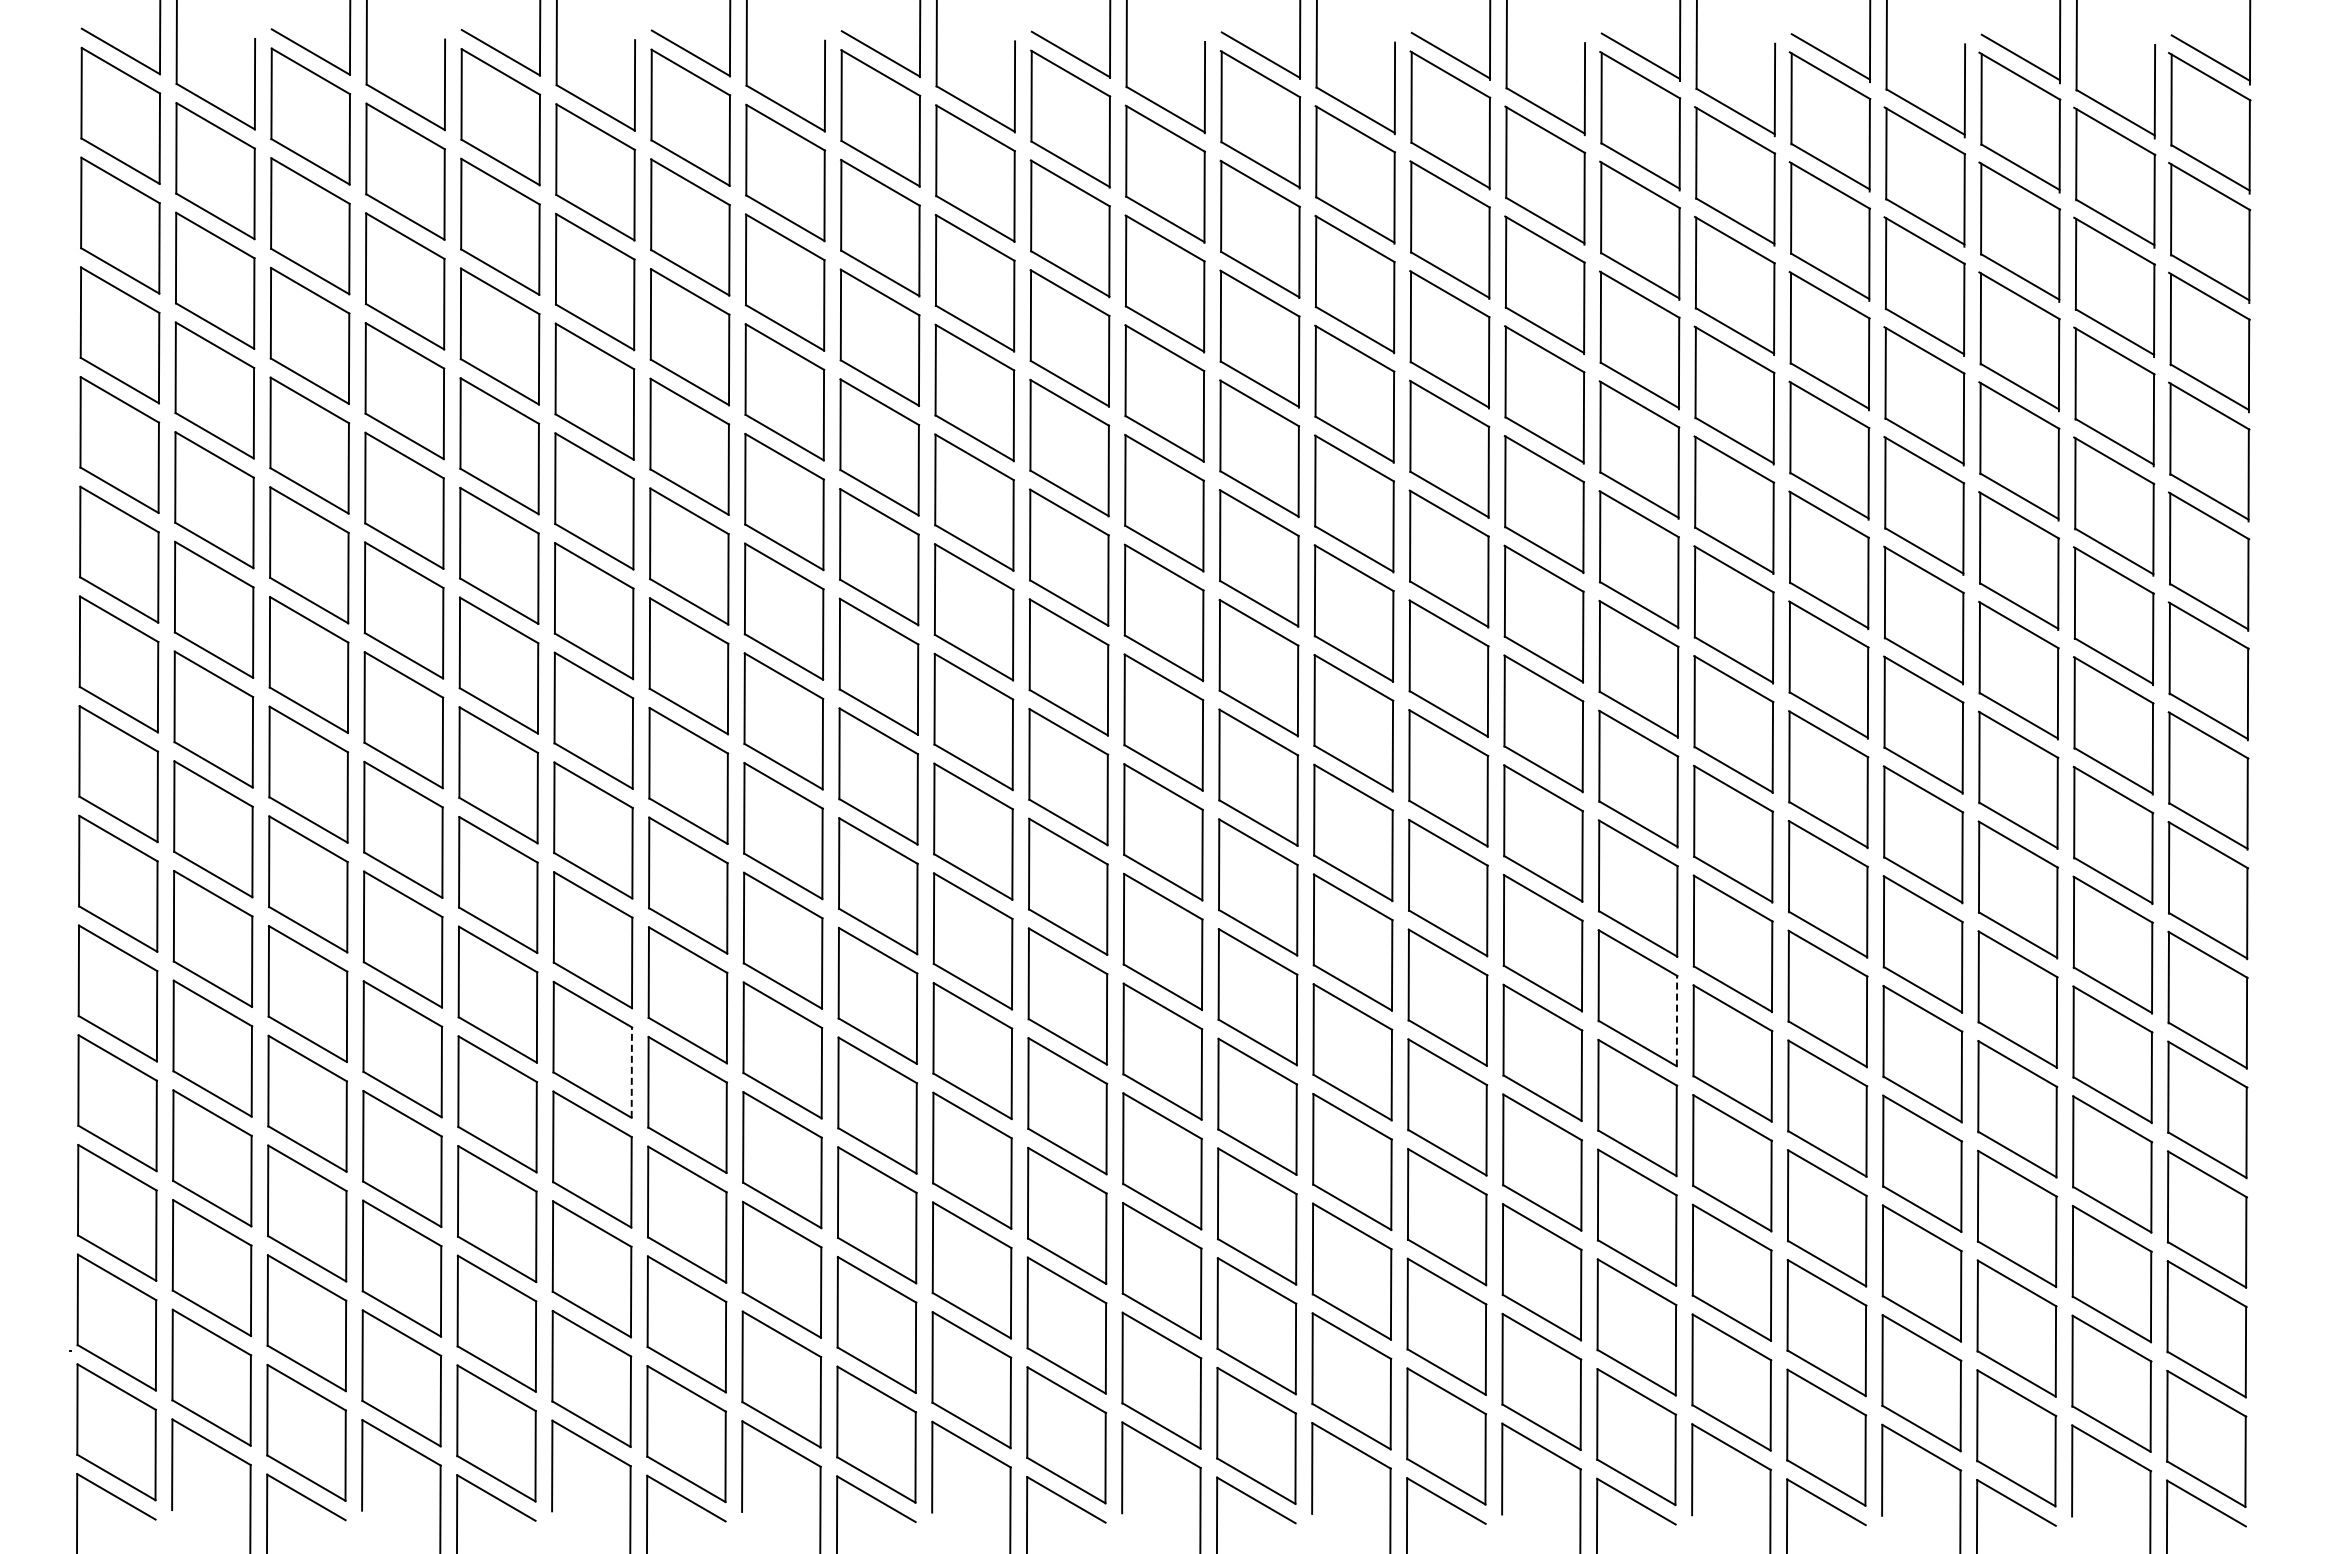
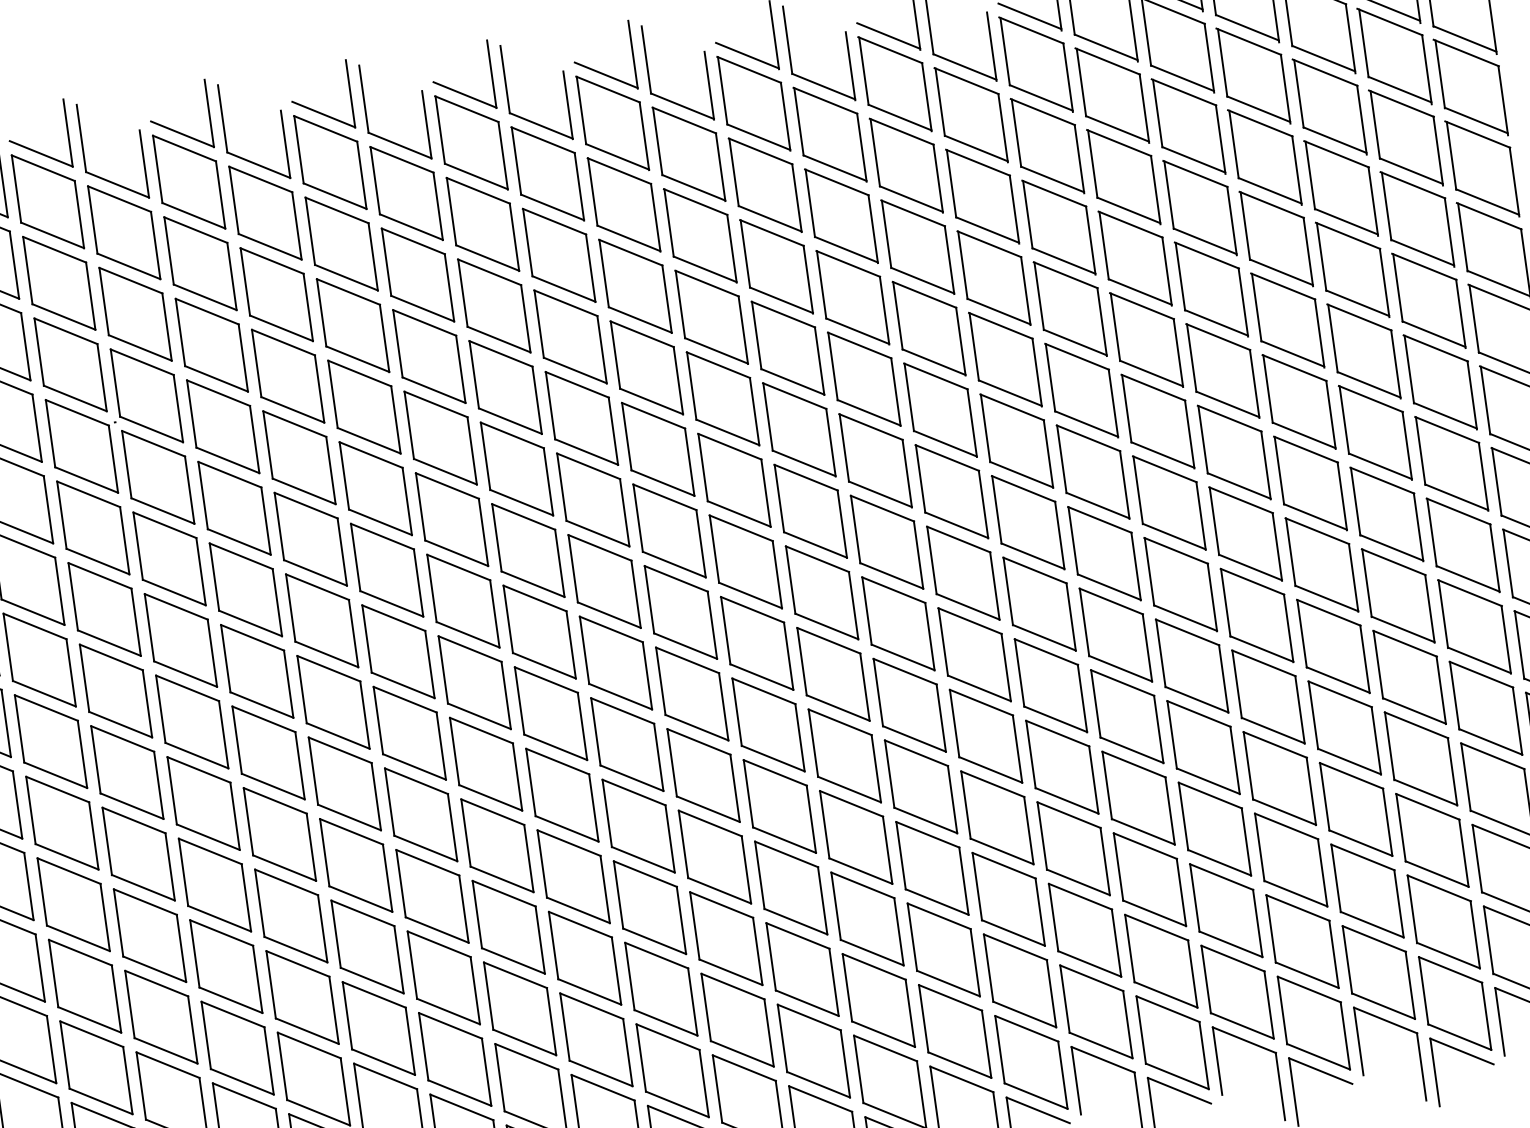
line: (1676, 1020) -> (1158, 729), dashed -> solid
line: (631, 1072) -> (387, 878), dashed -> solid

